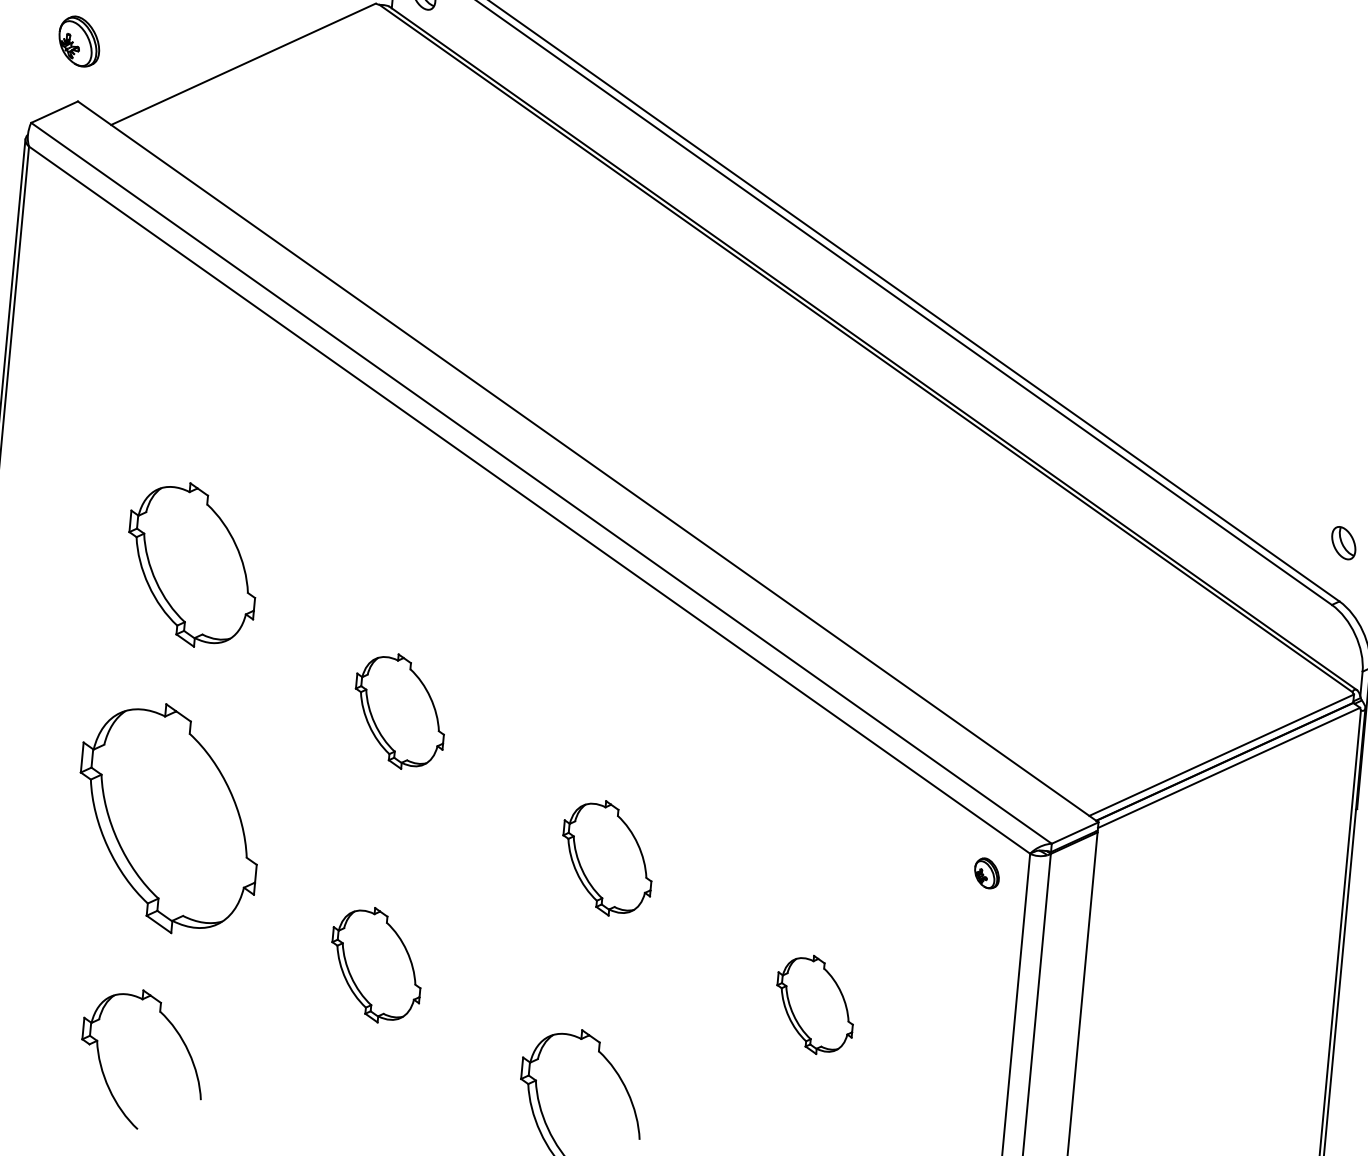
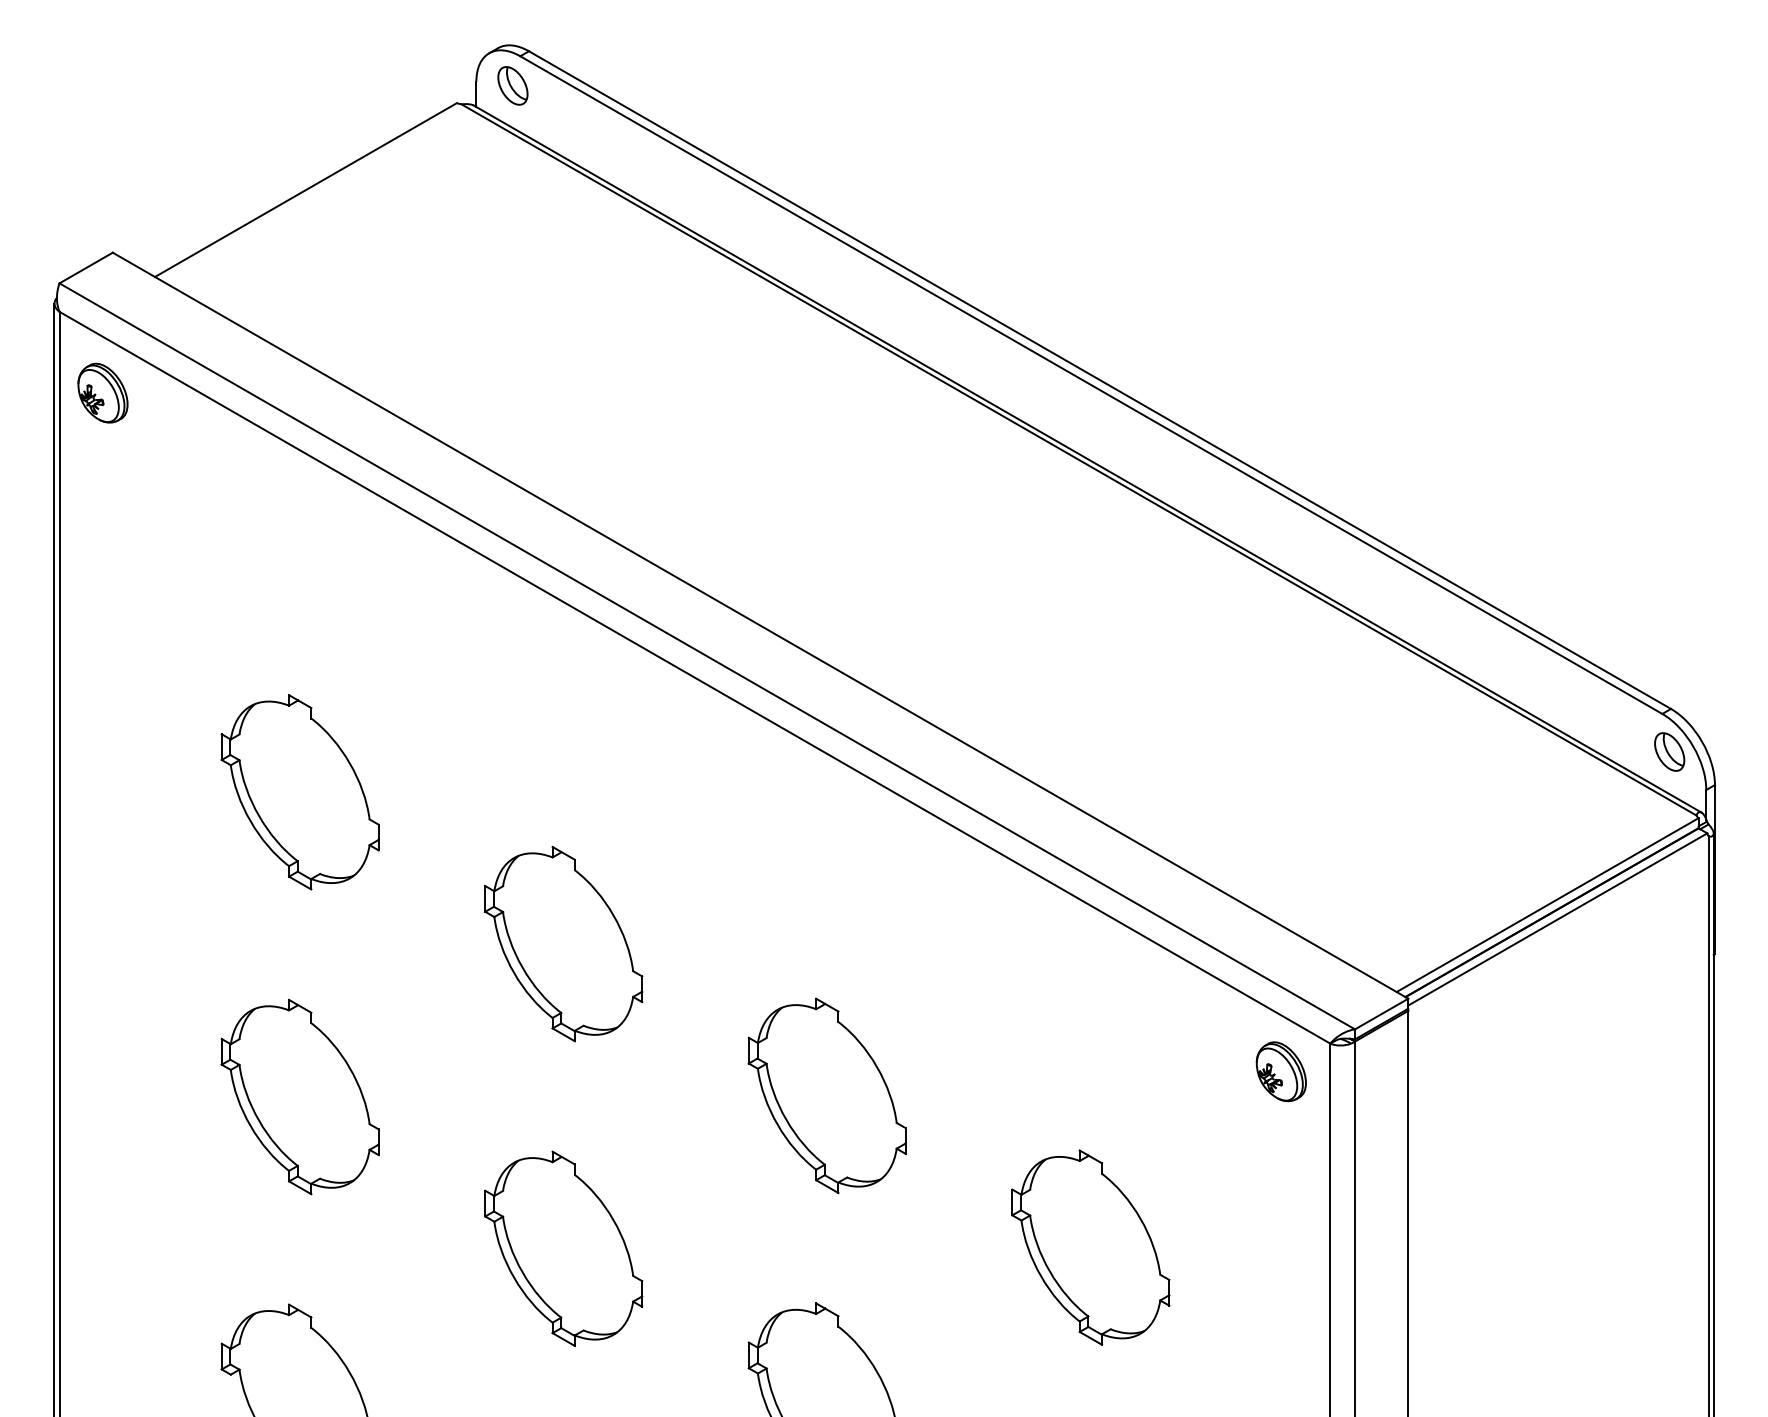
part: (79, 40) -> (102, 392), moved
part: (1343, 542) -> (1669, 751), moved
part: (399, 711) -> (563, 943), size x1.43
part: (168, 818) -> (299, 1096), size x0.71
part: (606, 857) -> (826, 1095), size x1.43
part: (986, 873) -> (1280, 1071), size x1.67
part: (376, 965) -> (563, 1248), size x1.43
part: (814, 1004) -> (1090, 1247), size x1.67

